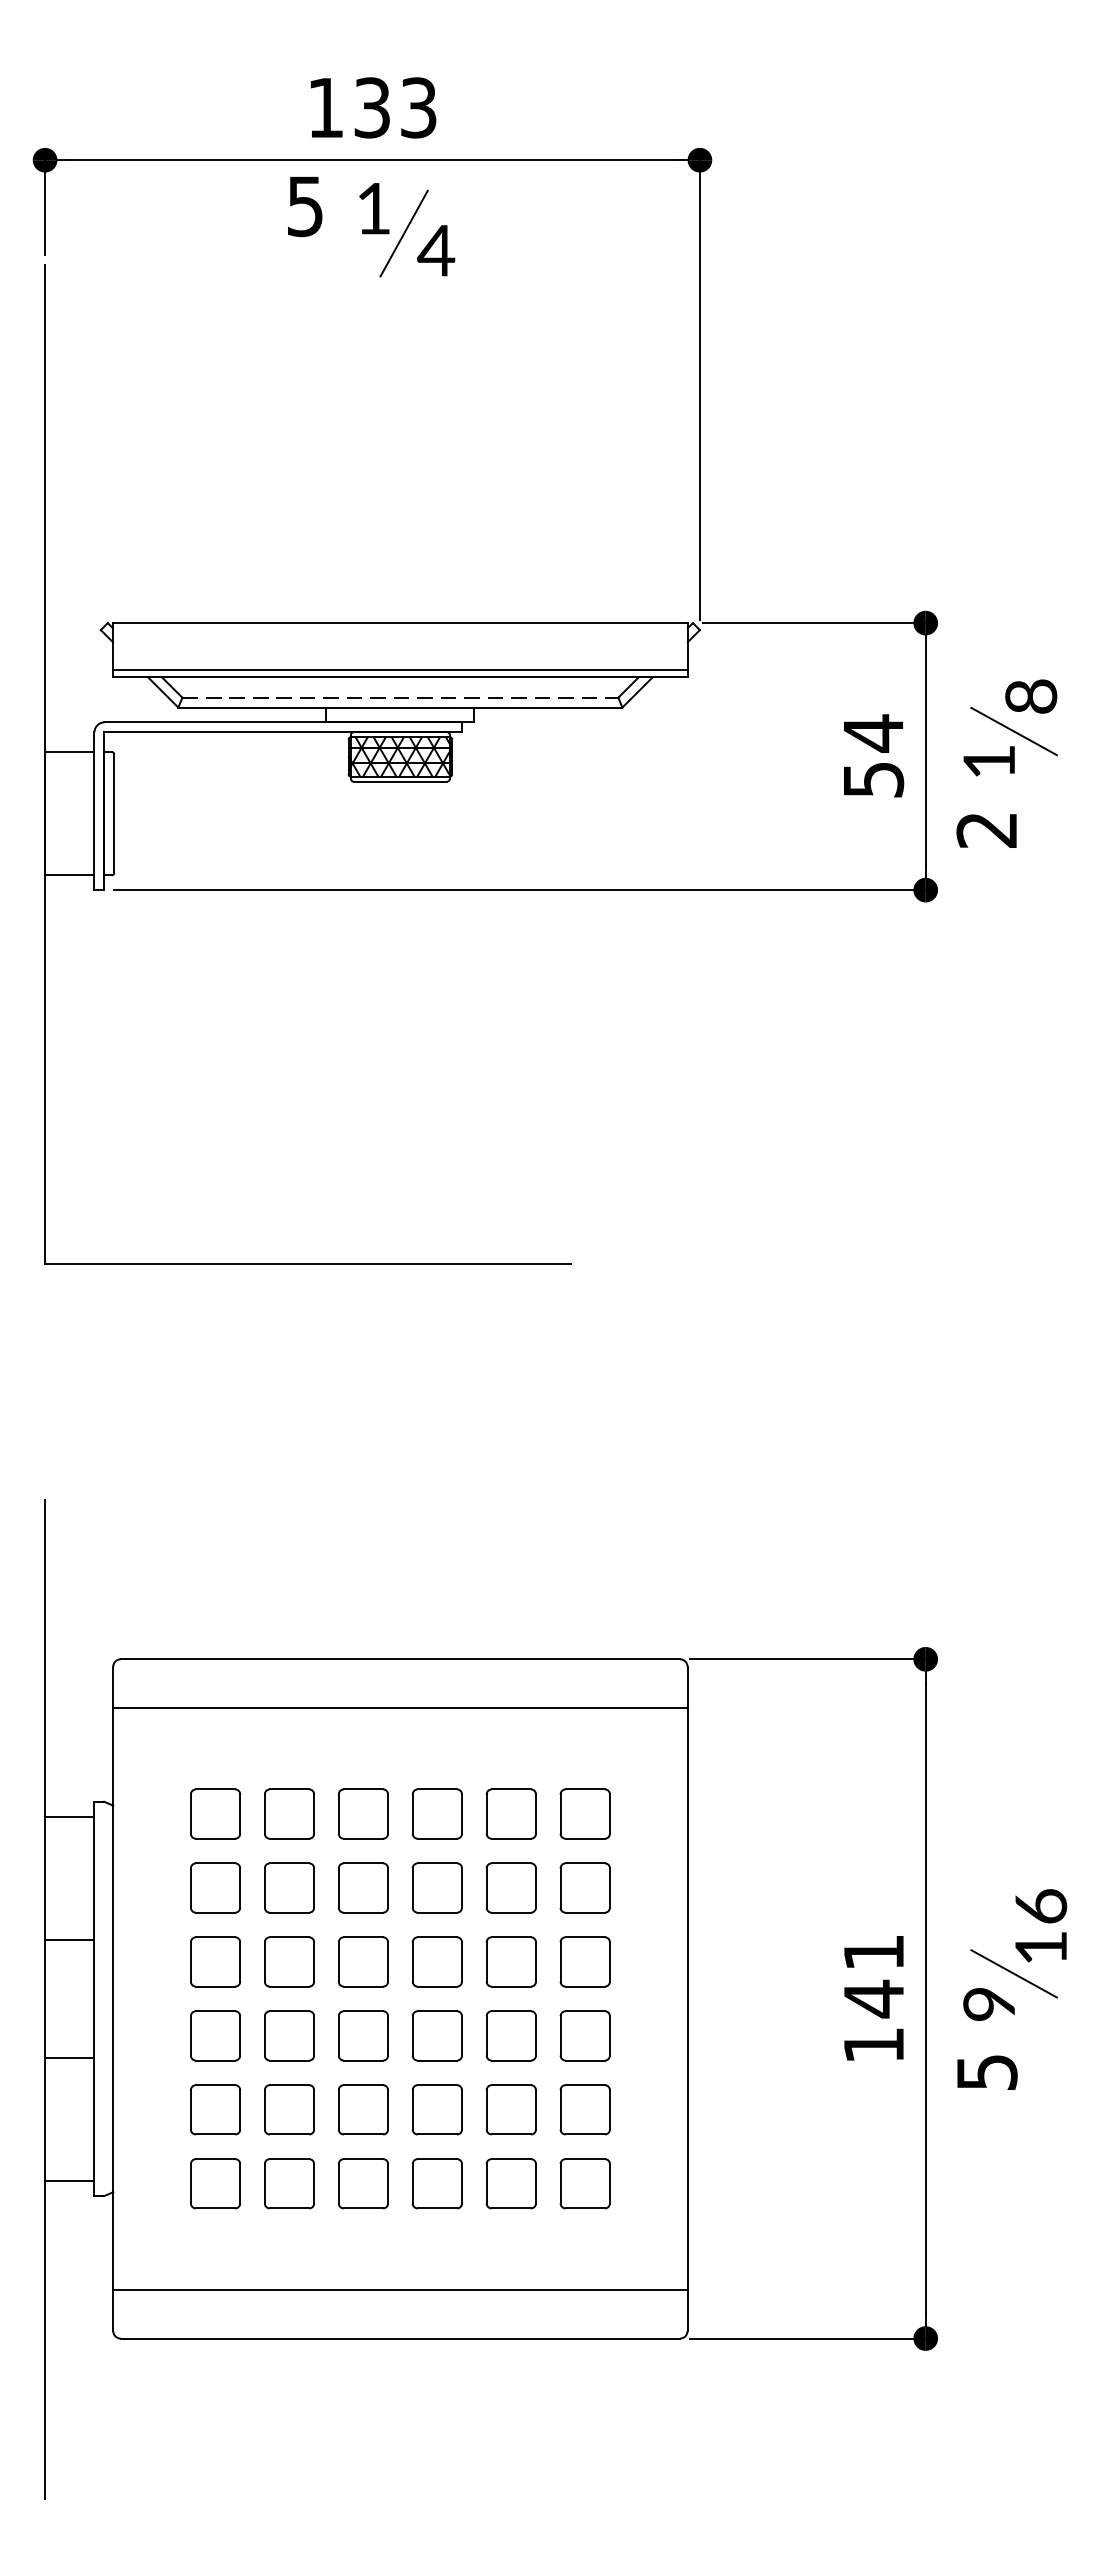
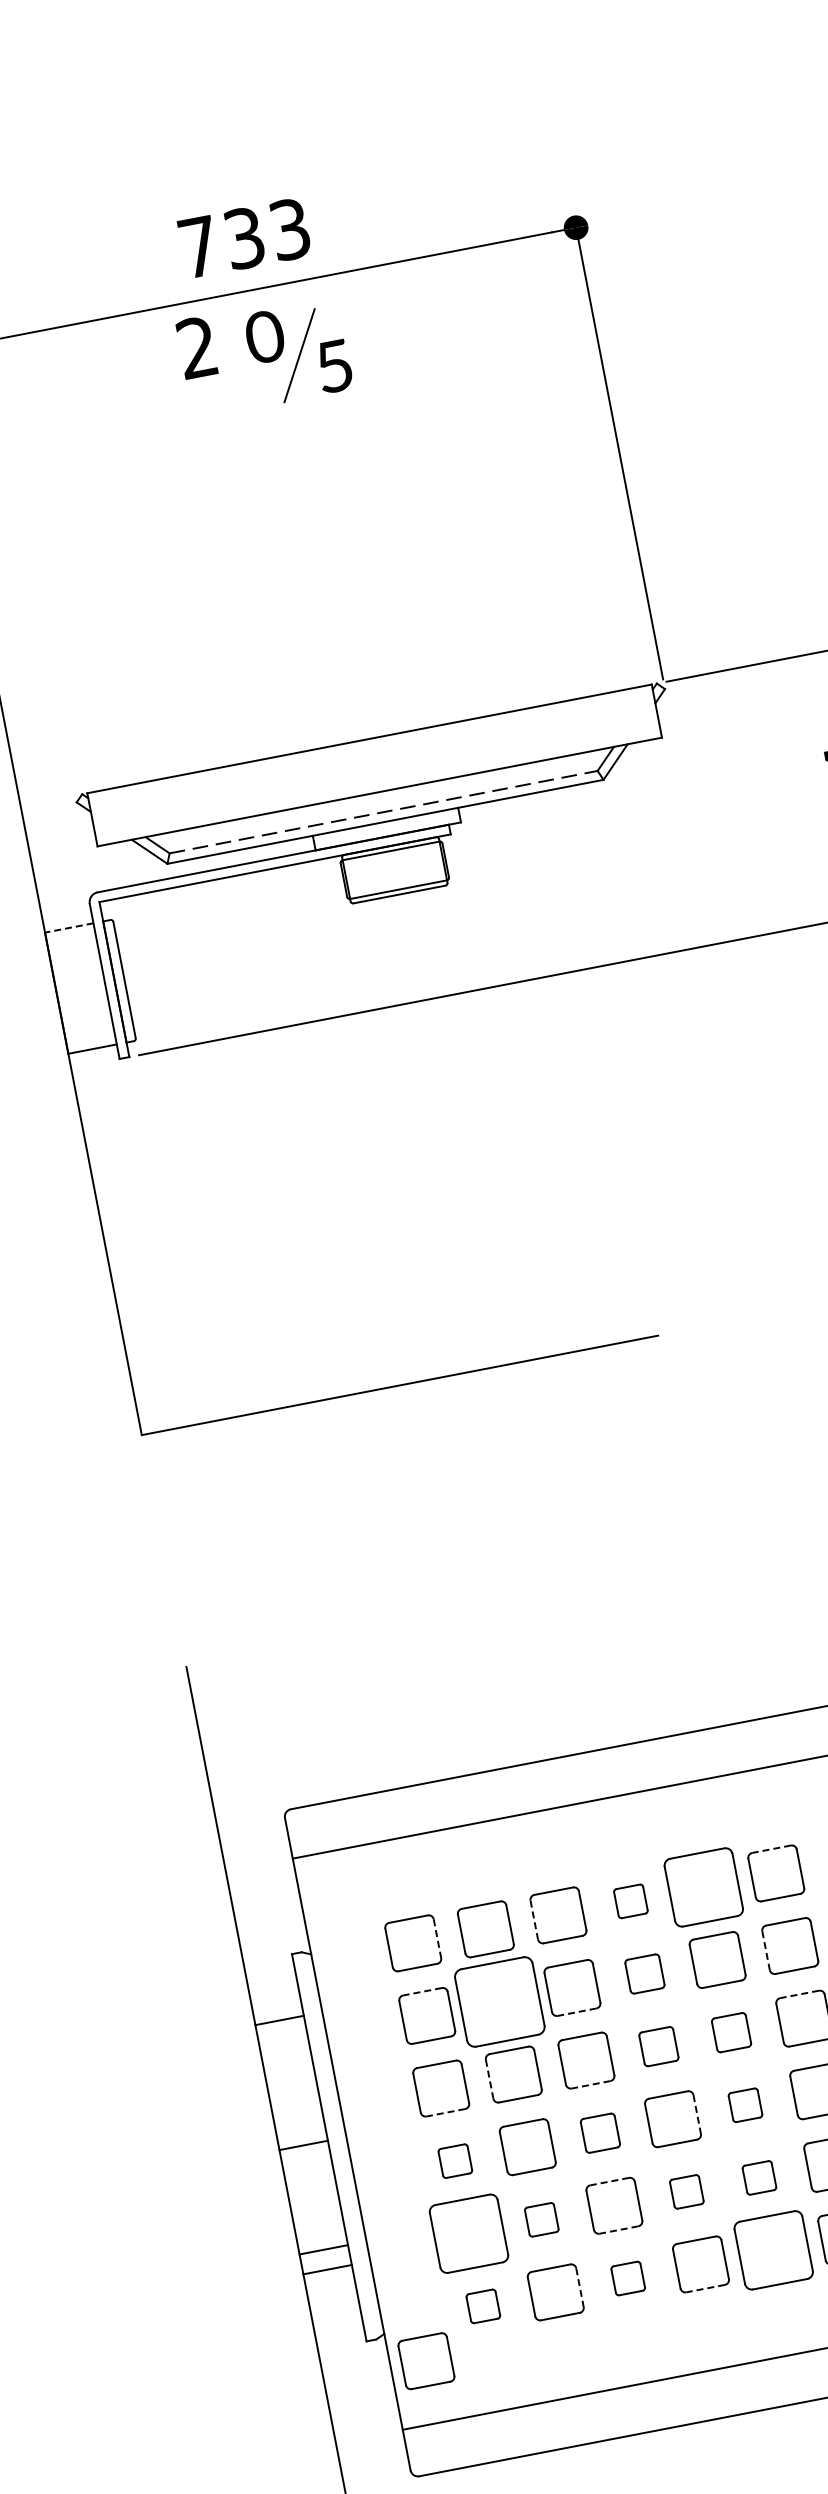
text: (325, 107) -> (198, 246), 133 -> 733
text: (304, 206) -> (196, 347), 5 -> 2
text: (373, 208) -> (264, 336), 1 -> 0
text: (435, 250) -> (333, 366), 4 -> 5
line: (399, 670) -> (377, 785), removed
line: (69, 751) -> (68, 927), solid -> dashed
hatch: (400, 756) -> (394, 869), removed
line: (585, 1789) -> (771, 1849), solid -> dashed
part: (436, 1813) -> (630, 1900), size x0.6
part: (510, 1813) -> (702, 1887), size x1.4
line: (240, 1814) -> (437, 1939), solid -> dashed
line: (338, 1814) -> (534, 1920), solid -> dashed
line: (69, 1816) -> (279, 2020), moved
line: (215, 1863) -> (422, 1991), solid -> dashed
part: (289, 1887) -> (499, 2001), size x1.6
part: (436, 1887) -> (644, 1973), size x0.7
line: (560, 1888) -> (766, 1951), solid -> dashed
line: (363, 1912) -> (577, 2012), solid -> dashed
line: (585, 1937) -> (799, 1994), solid -> dashed
line: (69, 1939) -> (303, 2145), moved
line: (264, 1961) -> (489, 2078), solid -> dashed
part: (436, 1961) -> (658, 2046), size x0.7
part: (510, 1961) -> (730, 2032), size x0.7
line: (215, 1986) -> (445, 2112), solid -> dashed
line: (363, 1986) -> (591, 2084), solid -> dashed
part: (215, 2035) -> (455, 2160), size x0.6
part: (363, 2035) -> (600, 2132), size x0.7
line: (462, 2035) -> (697, 2114), solid -> dashed
part: (510, 2035) -> (744, 2104), size x0.6
line: (69, 2058) -> (323, 2250), moved
line: (363, 2085) -> (609, 2181), solid -> dashed
part: (215, 2109) -> (469, 2233), size x1.4
part: (289, 2109) -> (541, 2219), size x0.6
part: (436, 2109) -> (686, 2191), size x0.6
part: (510, 2109) -> (758, 2177), size x0.6
line: (363, 2134) -> (619, 2230), solid -> dashed
line: (69, 2181) -> (327, 2269), moved
part: (215, 2183) -> (483, 2306), size x0.6
line: (314, 2183) -> (580, 2287), solid -> dashed
part: (362, 2183) -> (627, 2278), size x0.6
part: (510, 2183) -> (772, 2250), size x1.4
line: (437, 2208) -> (705, 2288), solid -> dashed
part: (149, 2226) -> (426, 2360), added

